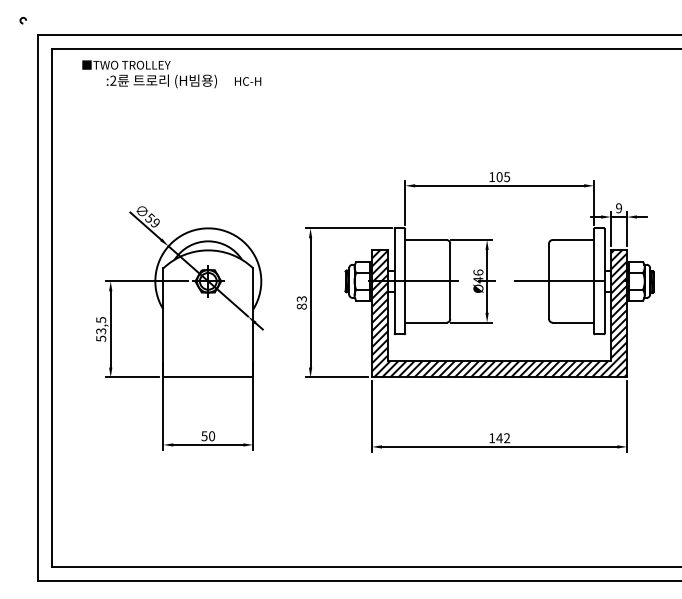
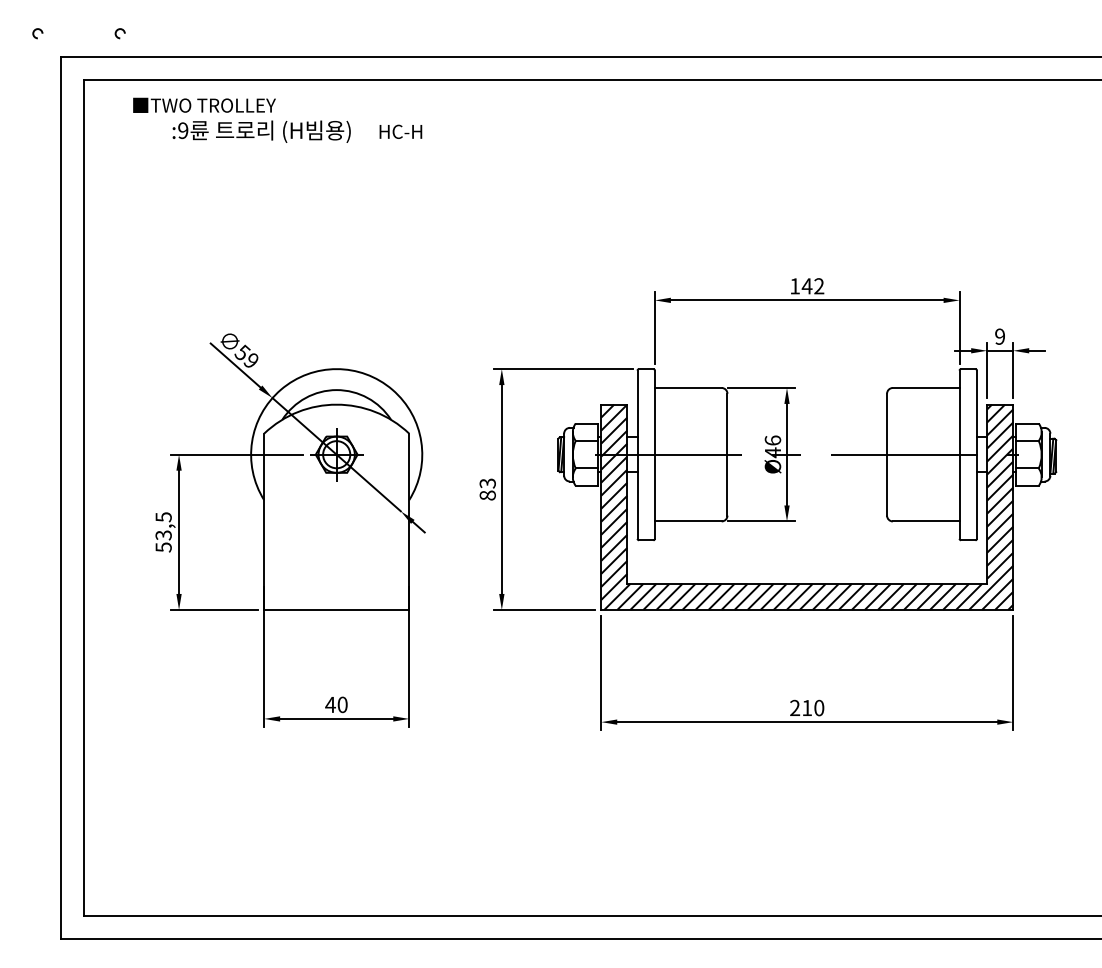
arc: (72, 20) -> (117, 33), added
text: (113, 80) -> (183, 130), :2 -> :9
text: (503, 177) -> (813, 286), 105 -> 142
text: (204, 436) -> (330, 705), 50 -> 40
text: (499, 438) -> (807, 708), 142 -> 210

